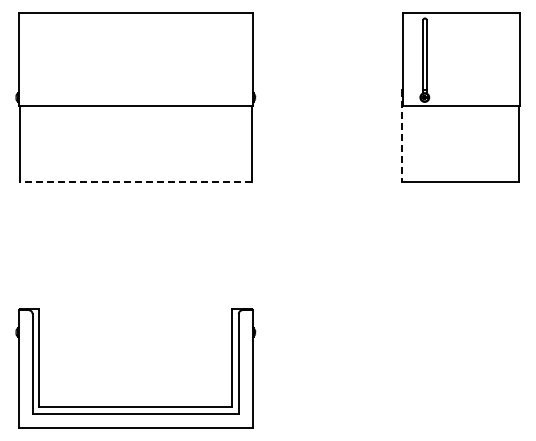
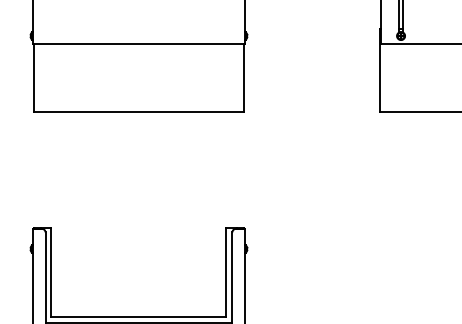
line: (401, 135) -> (379, 70), dashed -> solid
line: (135, 181) -> (138, 112), dashed -> solid

